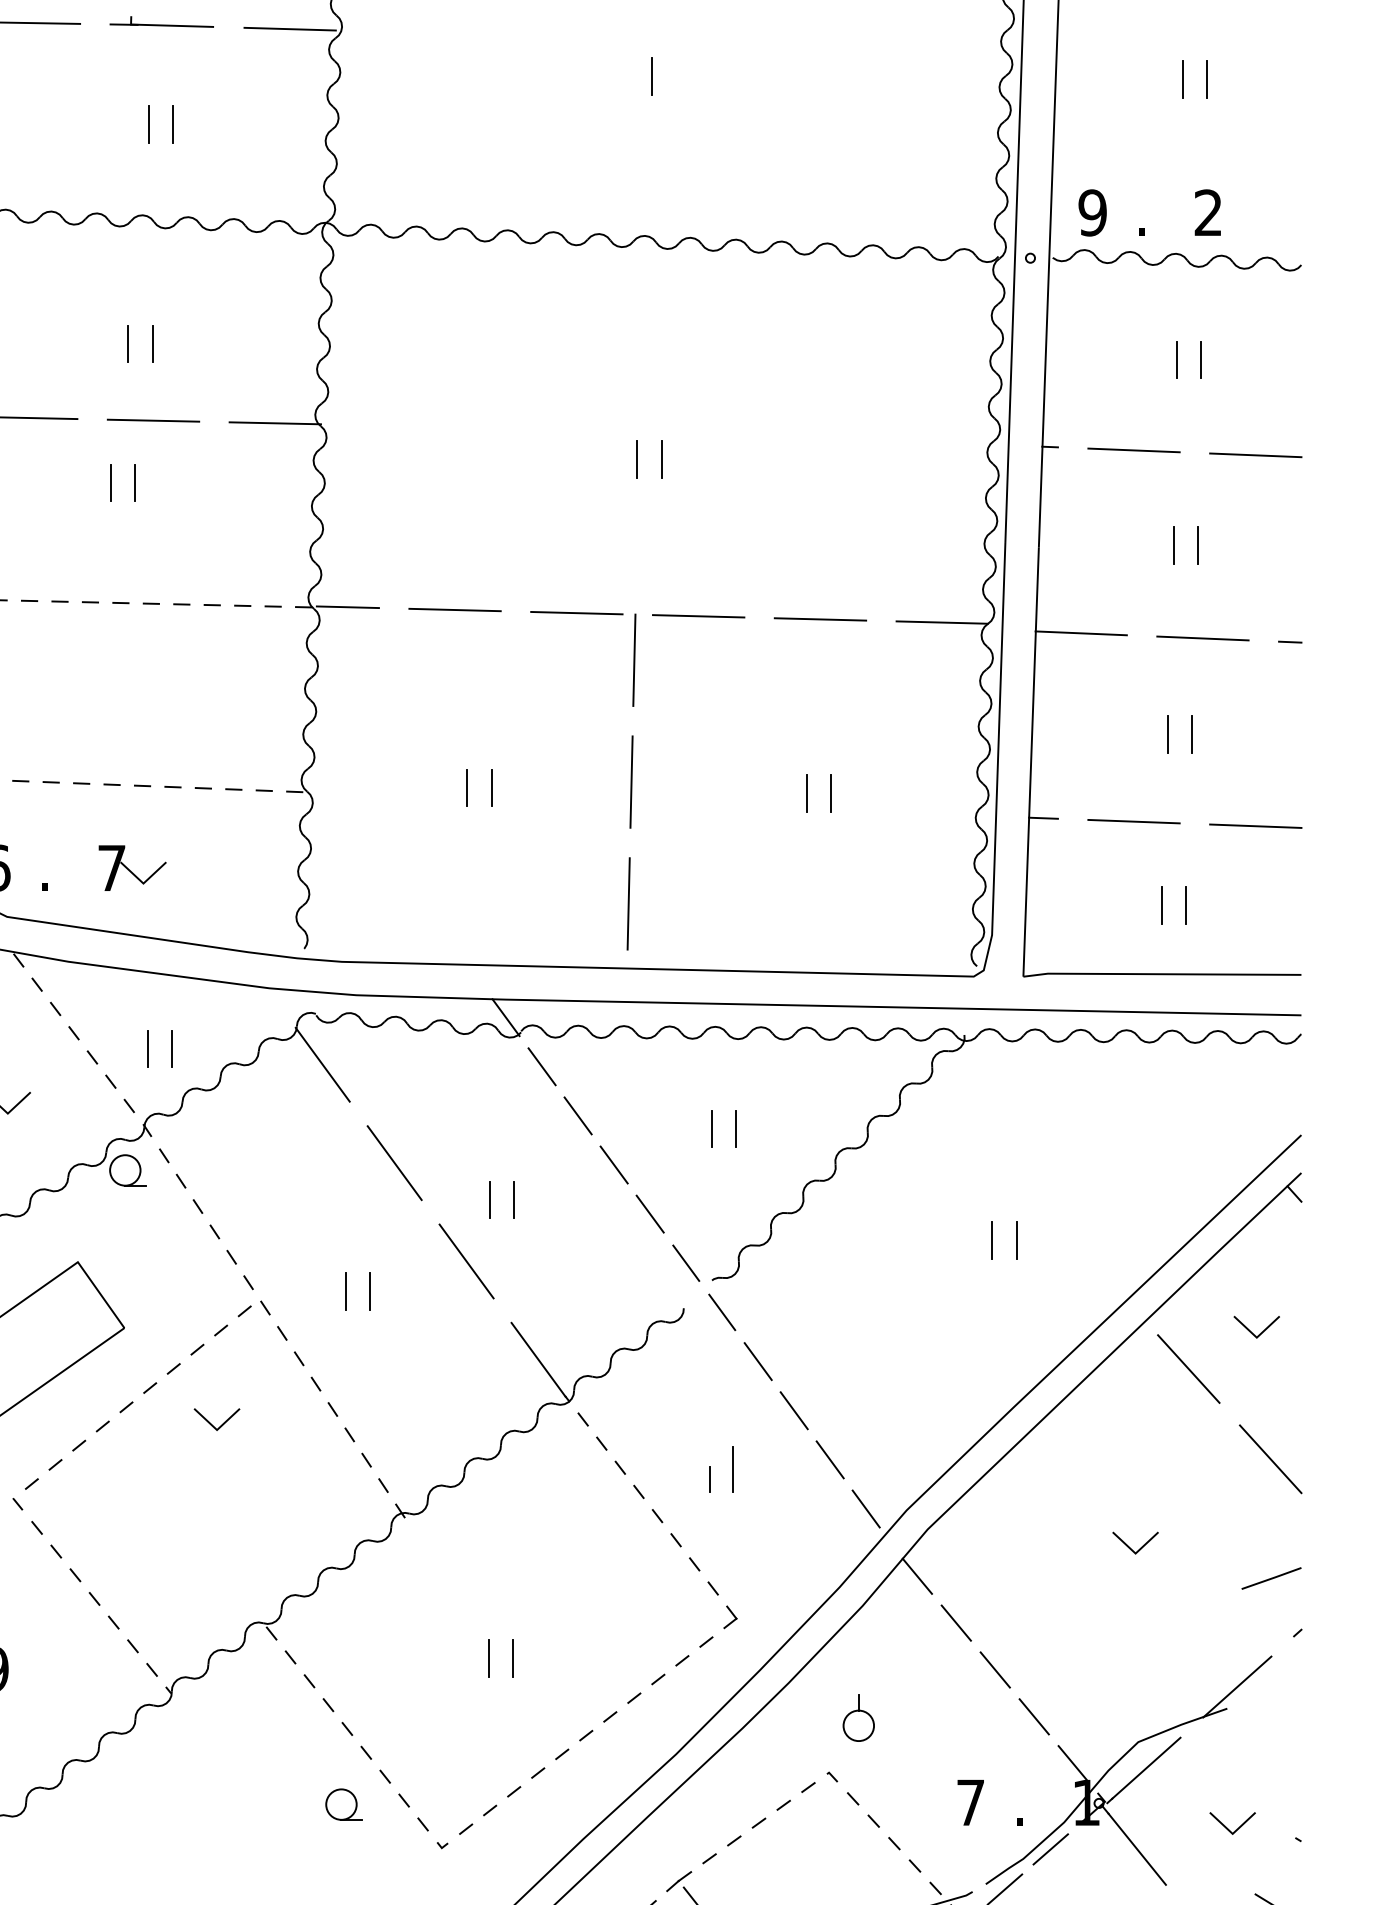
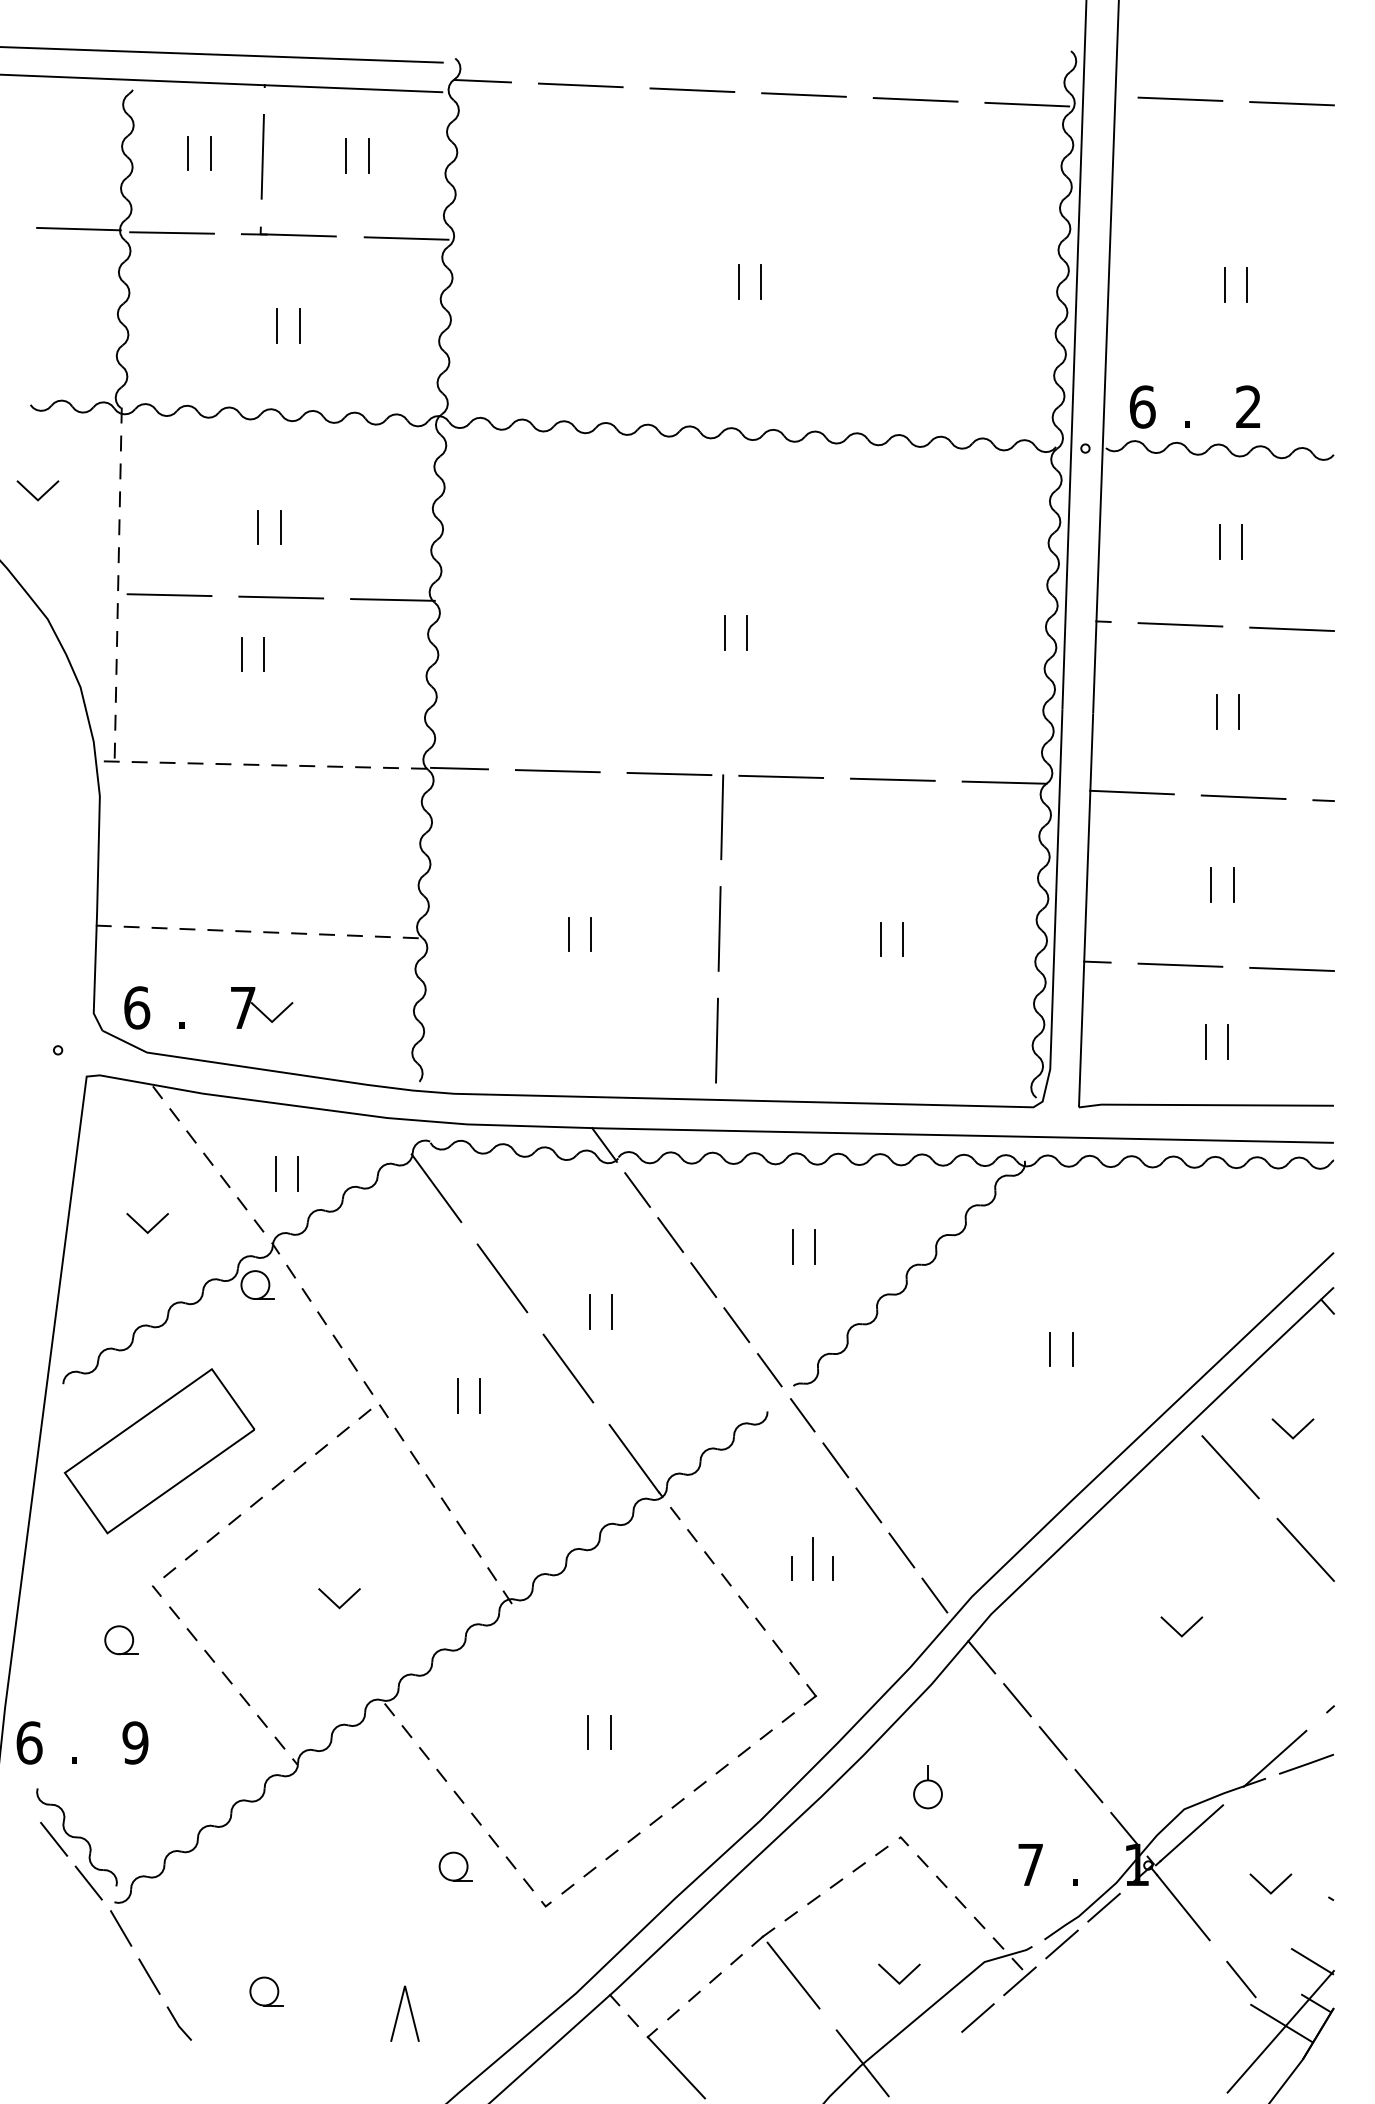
line: (676, 76) -> (760, 281), added
text: (1092, 212) -> (1142, 406), 9 -> 6
line: (213, 1424) -> (336, 1603), moved
line: (754, 1479) -> (832, 1568), added
line: (1271, 1577) -> (1306, 1763), moved

